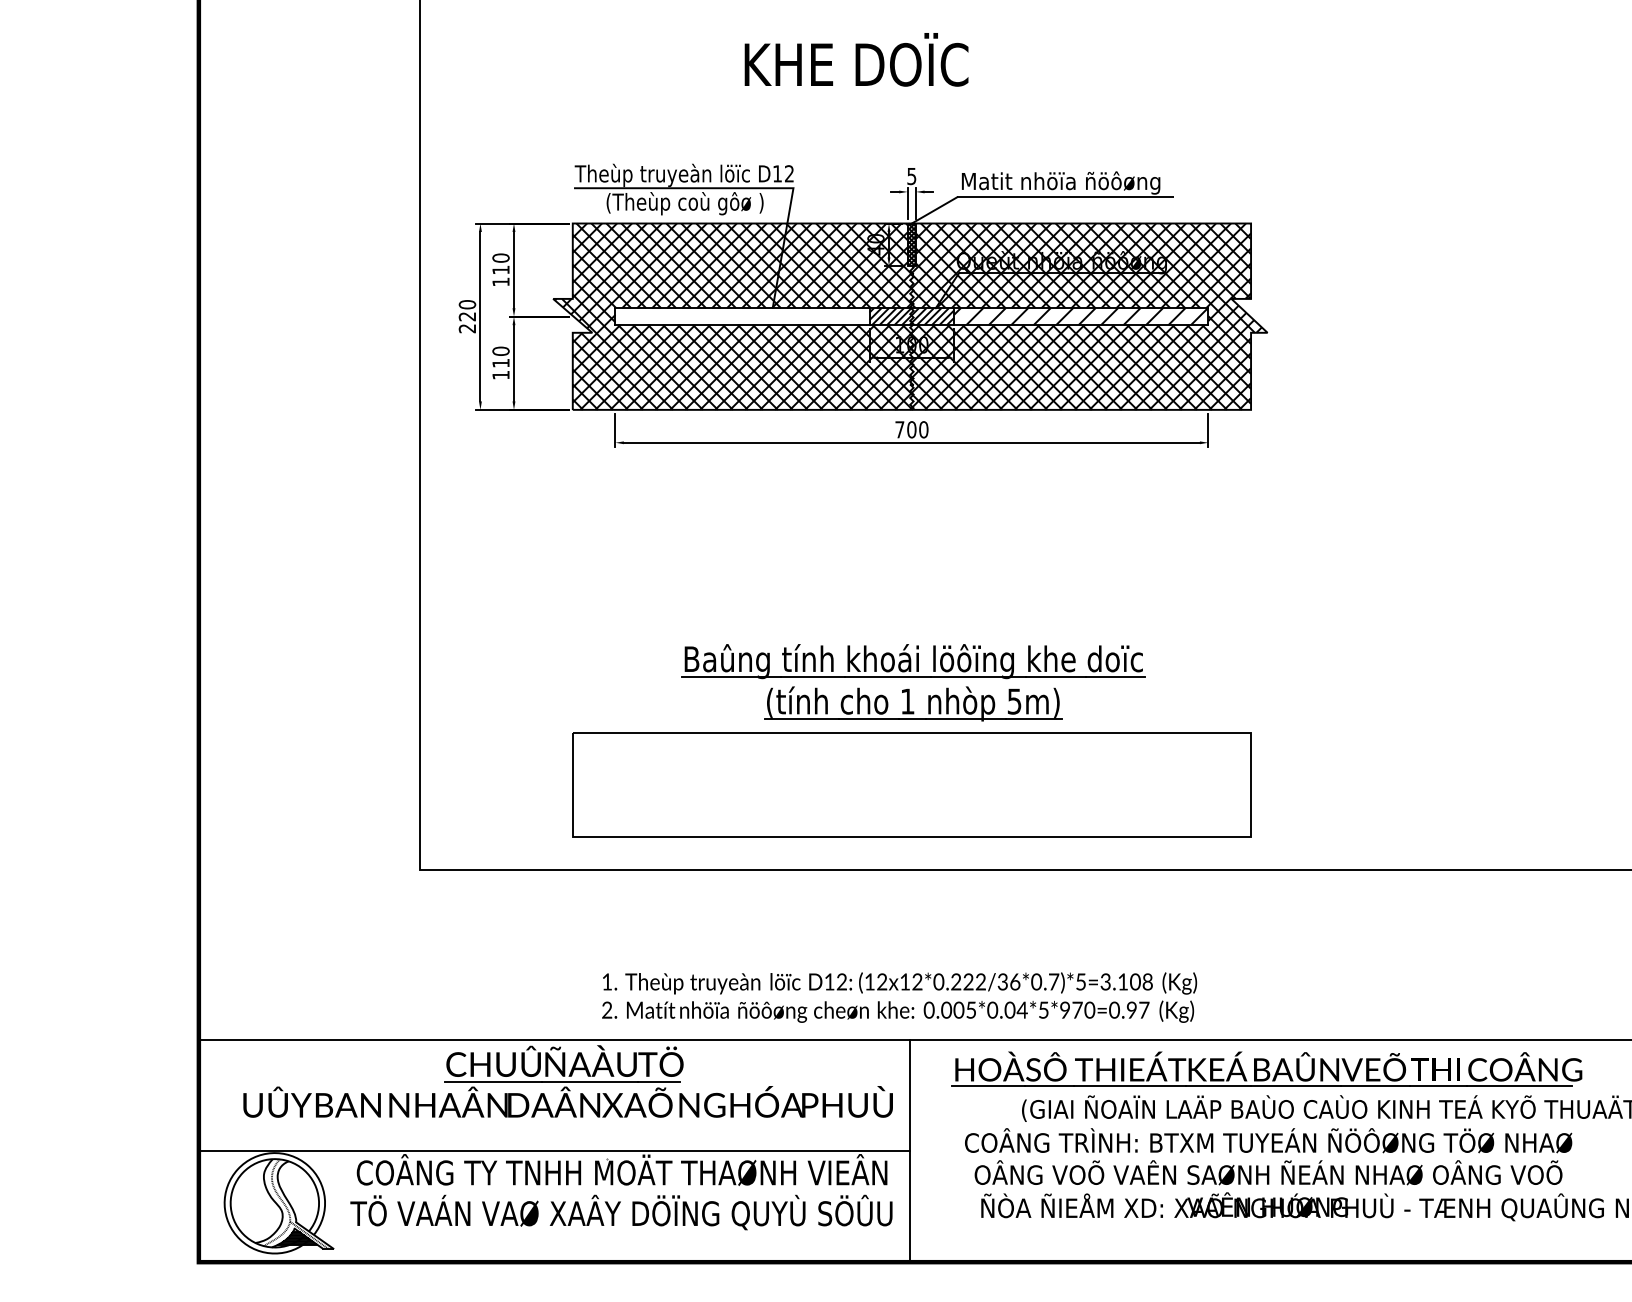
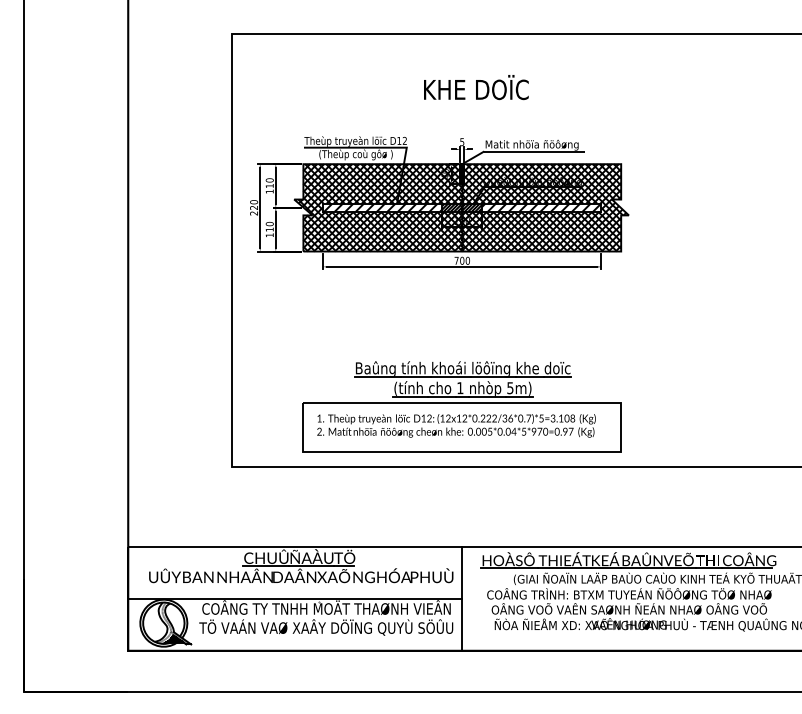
text: (856, 59) -> (476, 87), moved
hatch: (743, 315) -> (383, 207), added
text: (899, 996) -> (456, 425), moved

